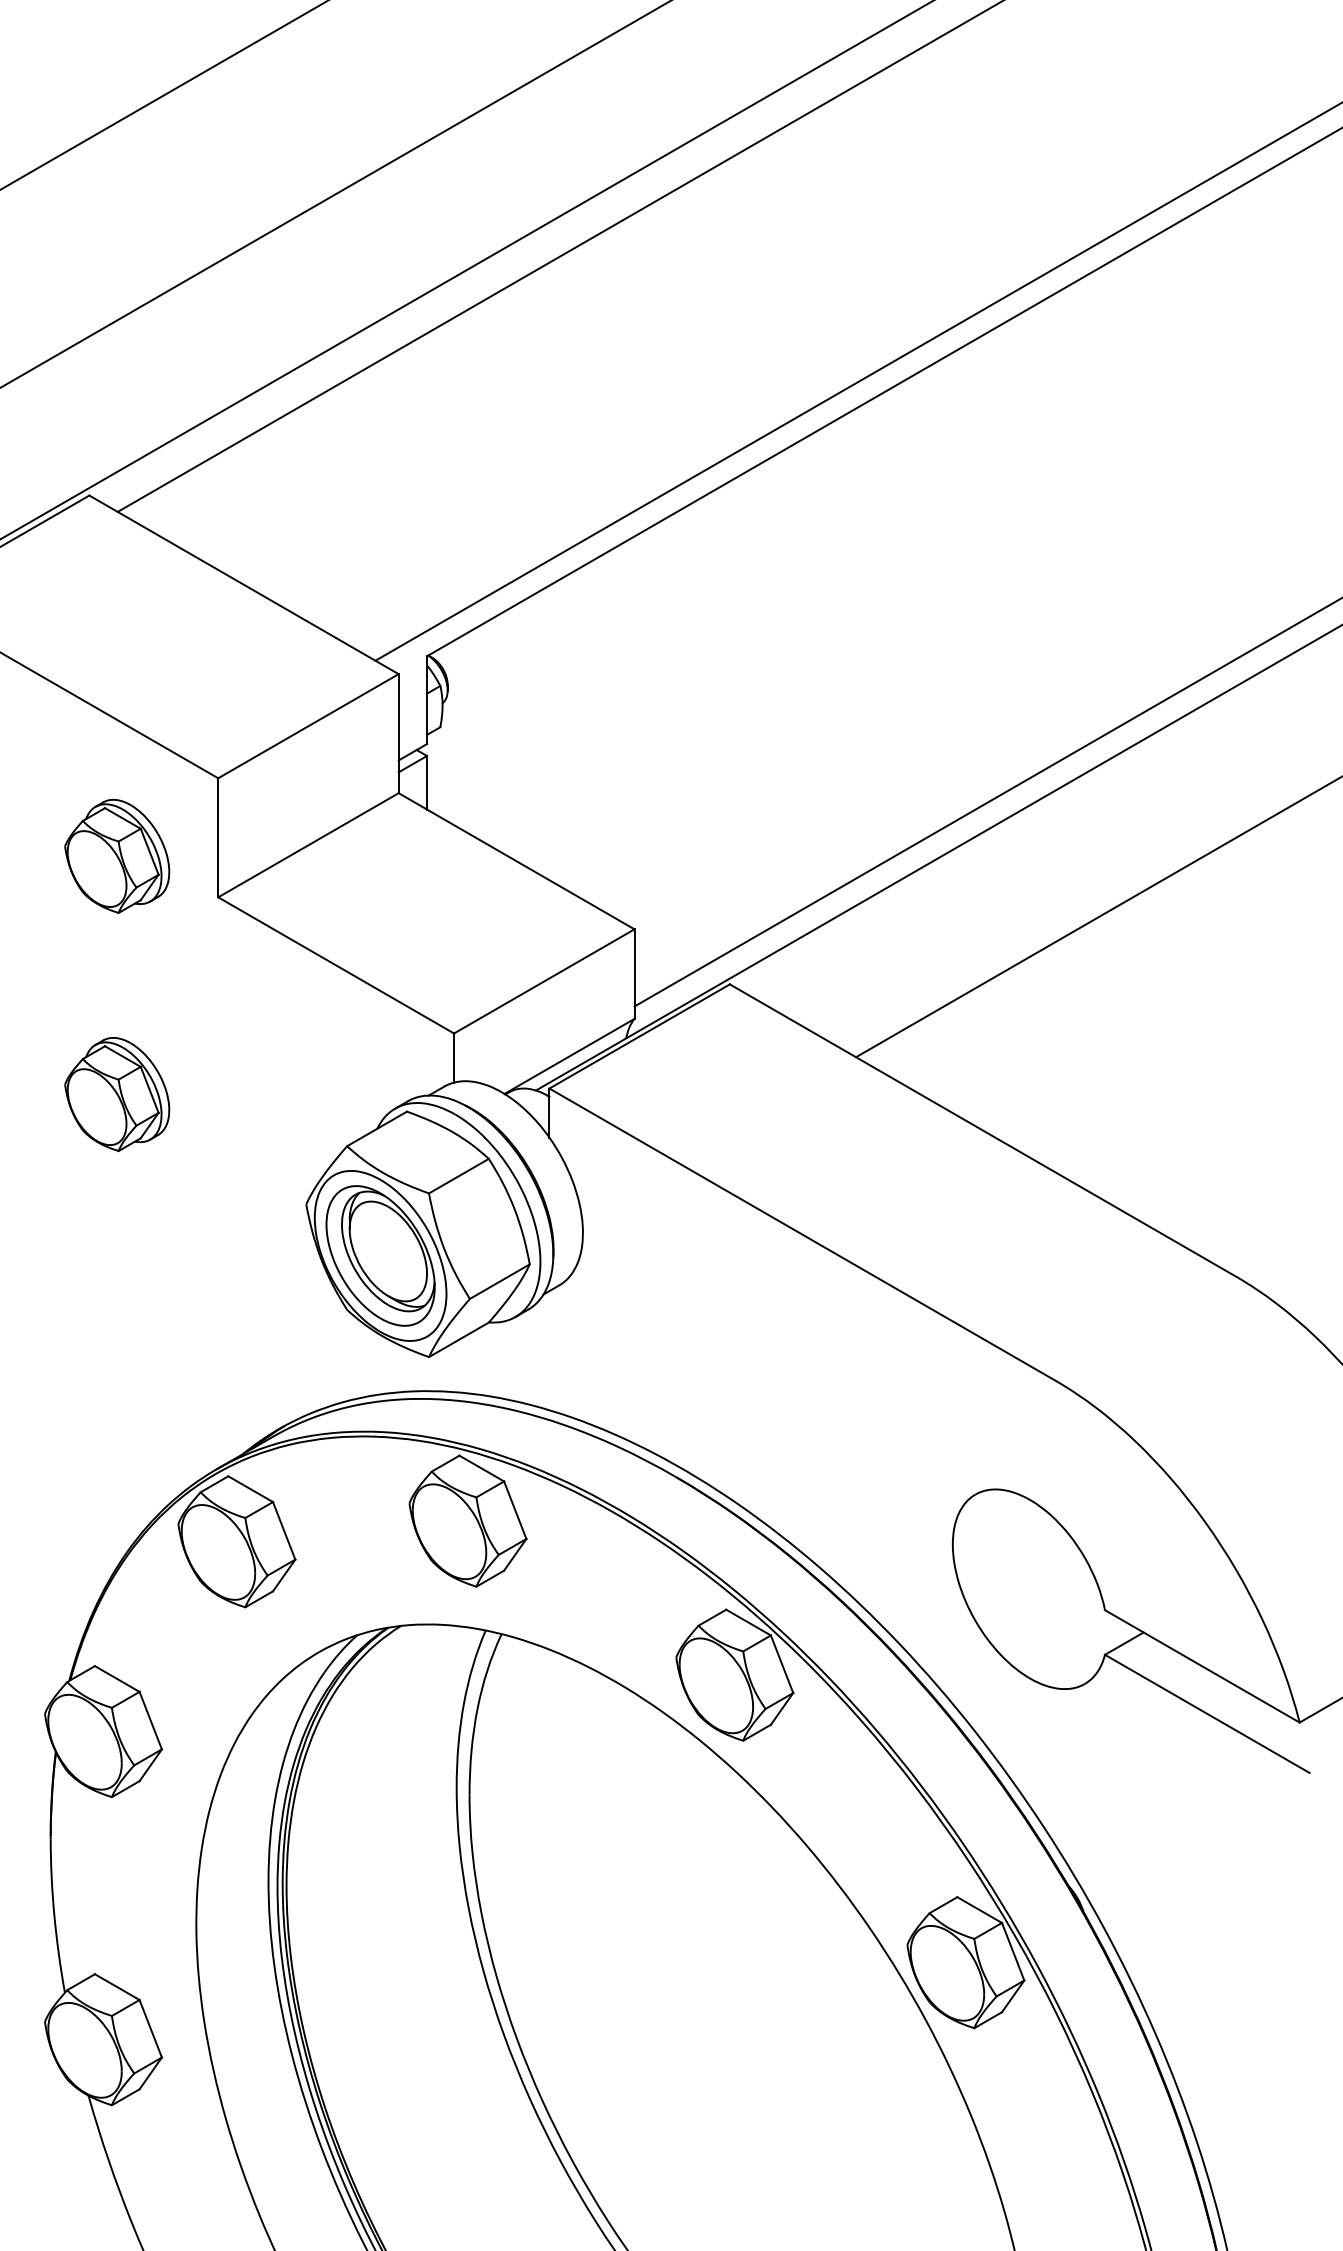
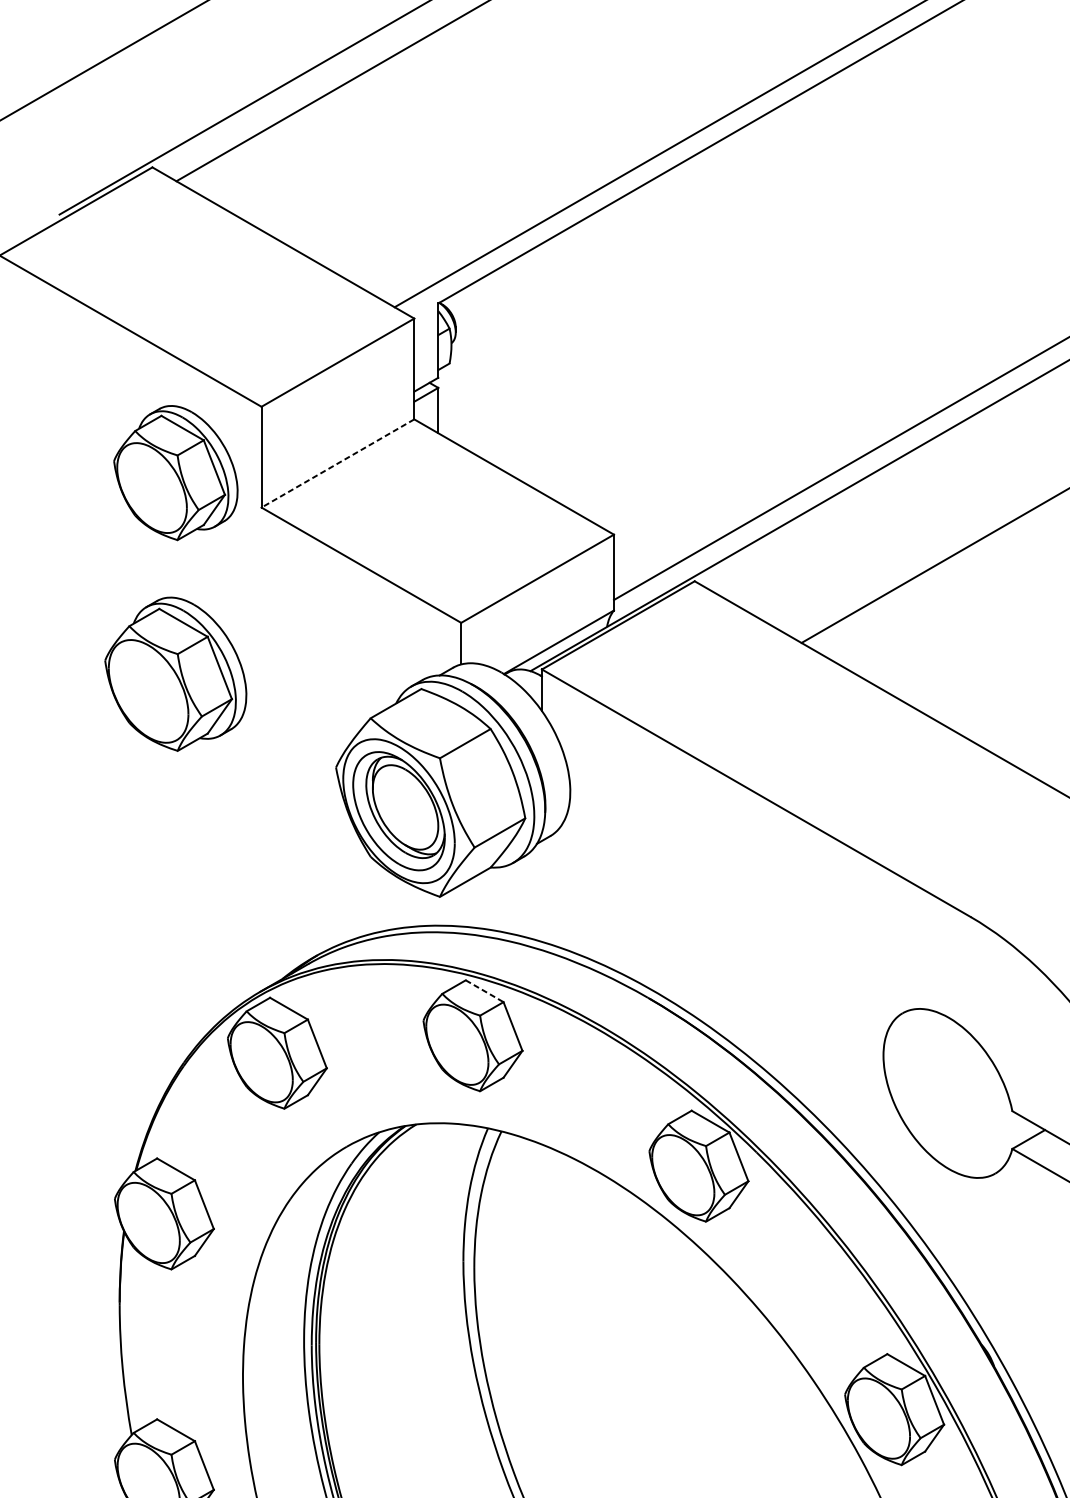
line: (308, 845) -> (337, 463), solid -> dashed
part: (117, 855) -> (176, 472), size x1.4
part: (117, 1094) -> (176, 674), size x1.6
line: (481, 1468) -> (484, 991), solid -> dashed

